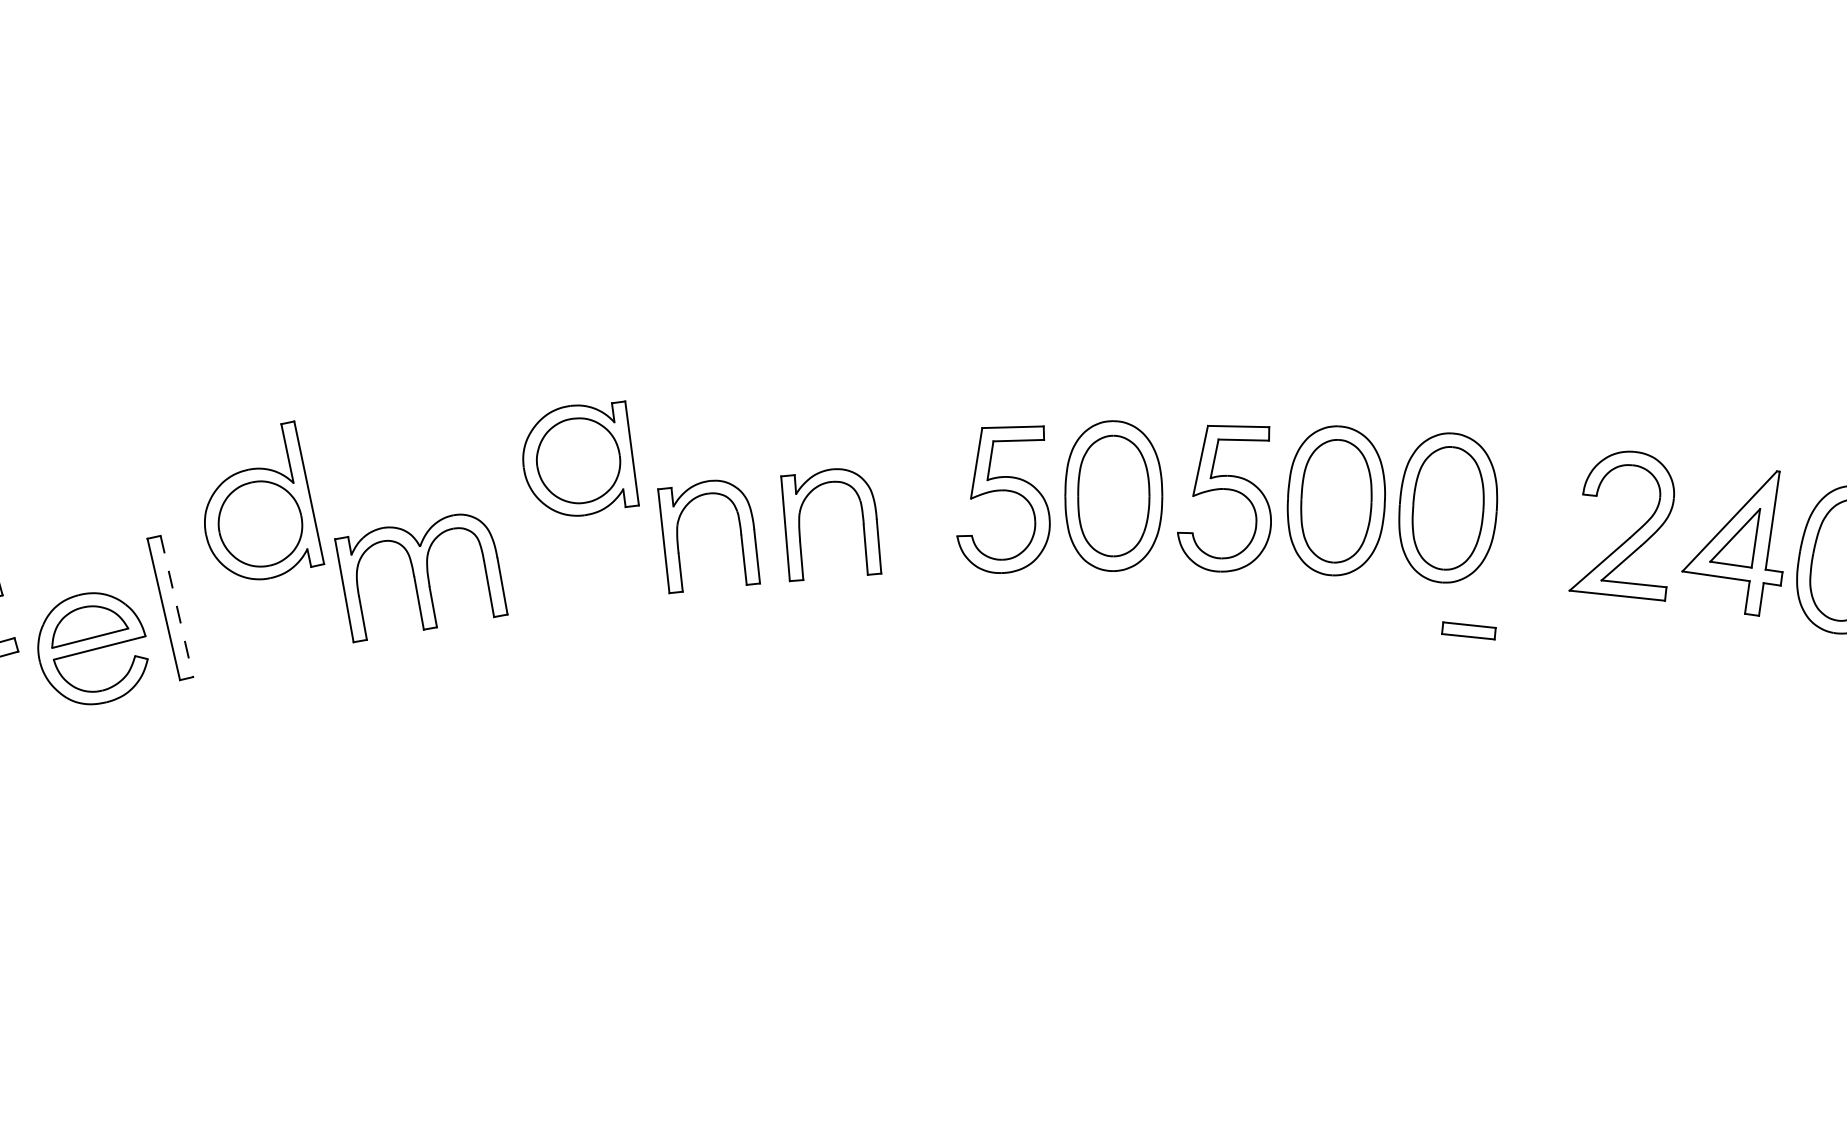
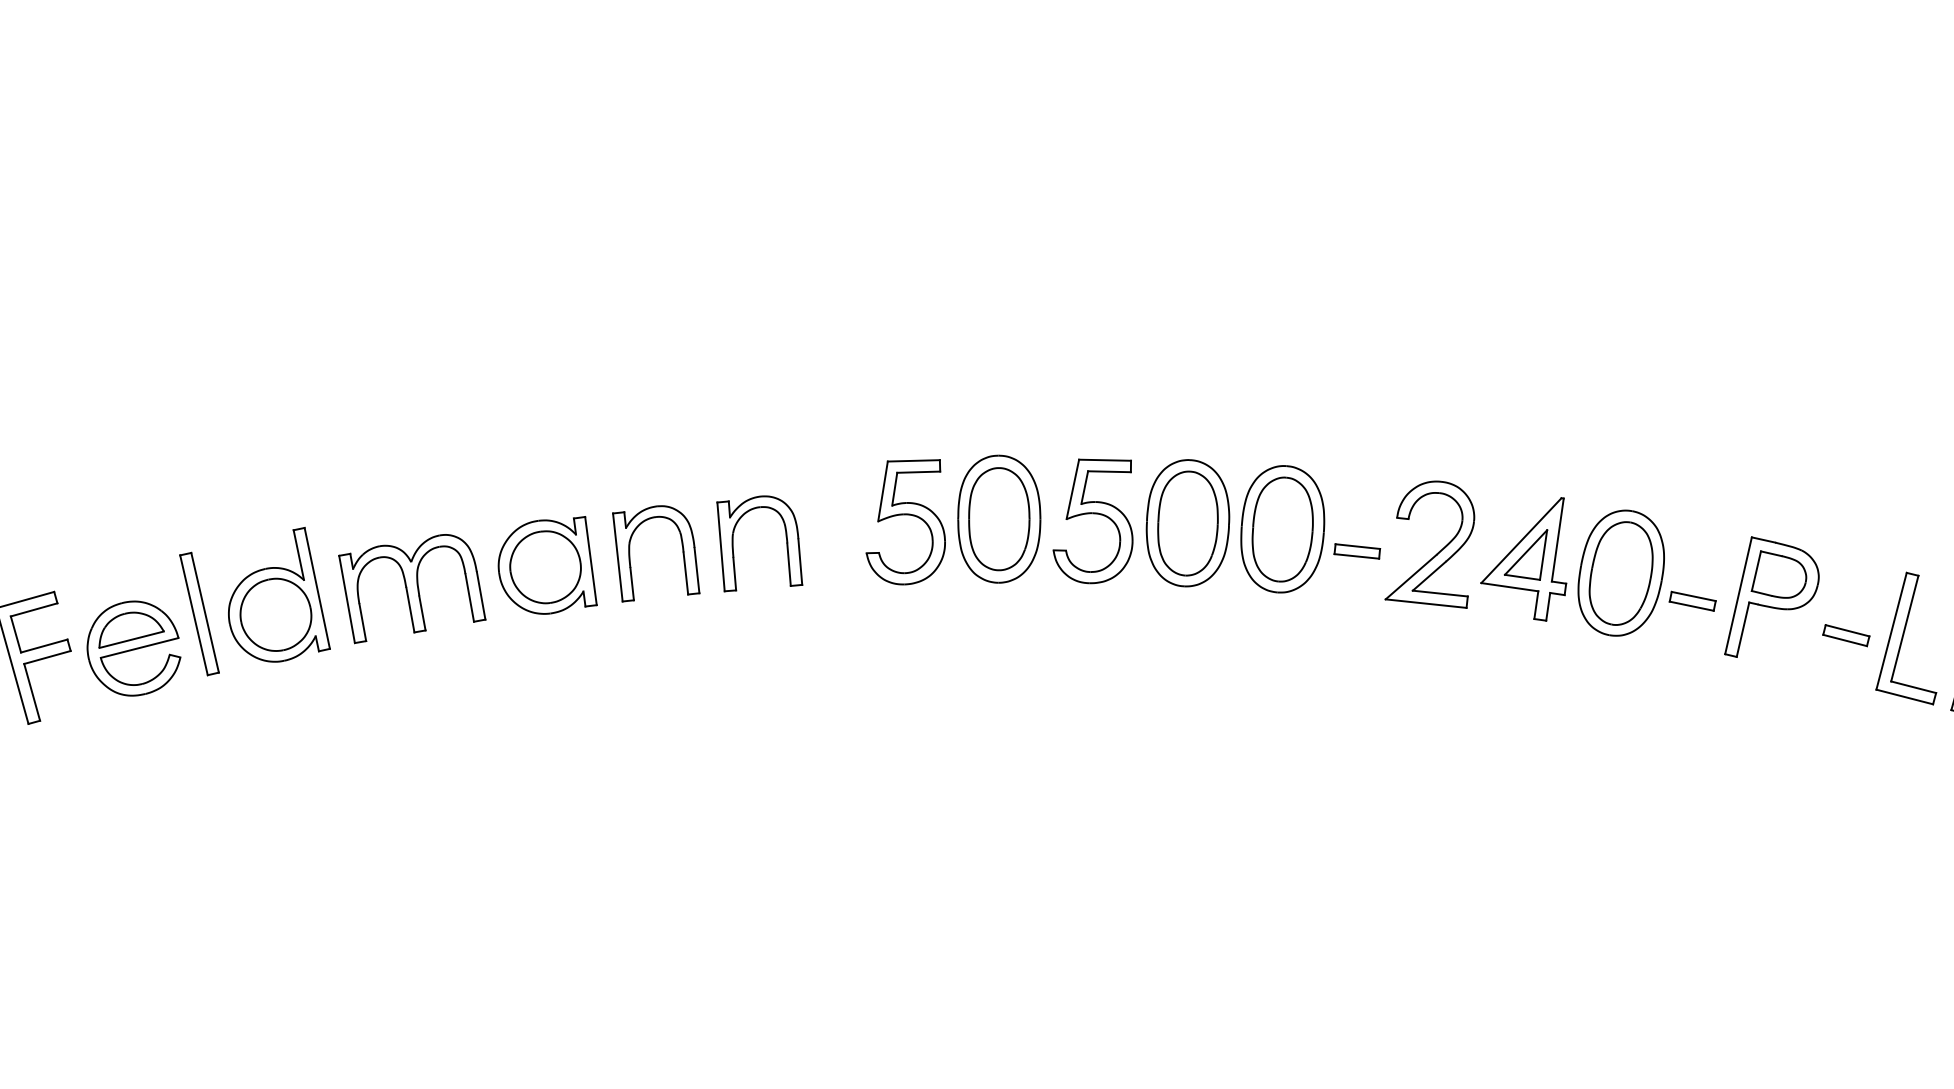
part: (580, 458) -> (547, 565), moved
part: (264, 499) -> (279, 594), moved
line: (177, 607) -> (205, 613), dashed -> solid
part: (1469, 630) -> (1357, 551), moved

